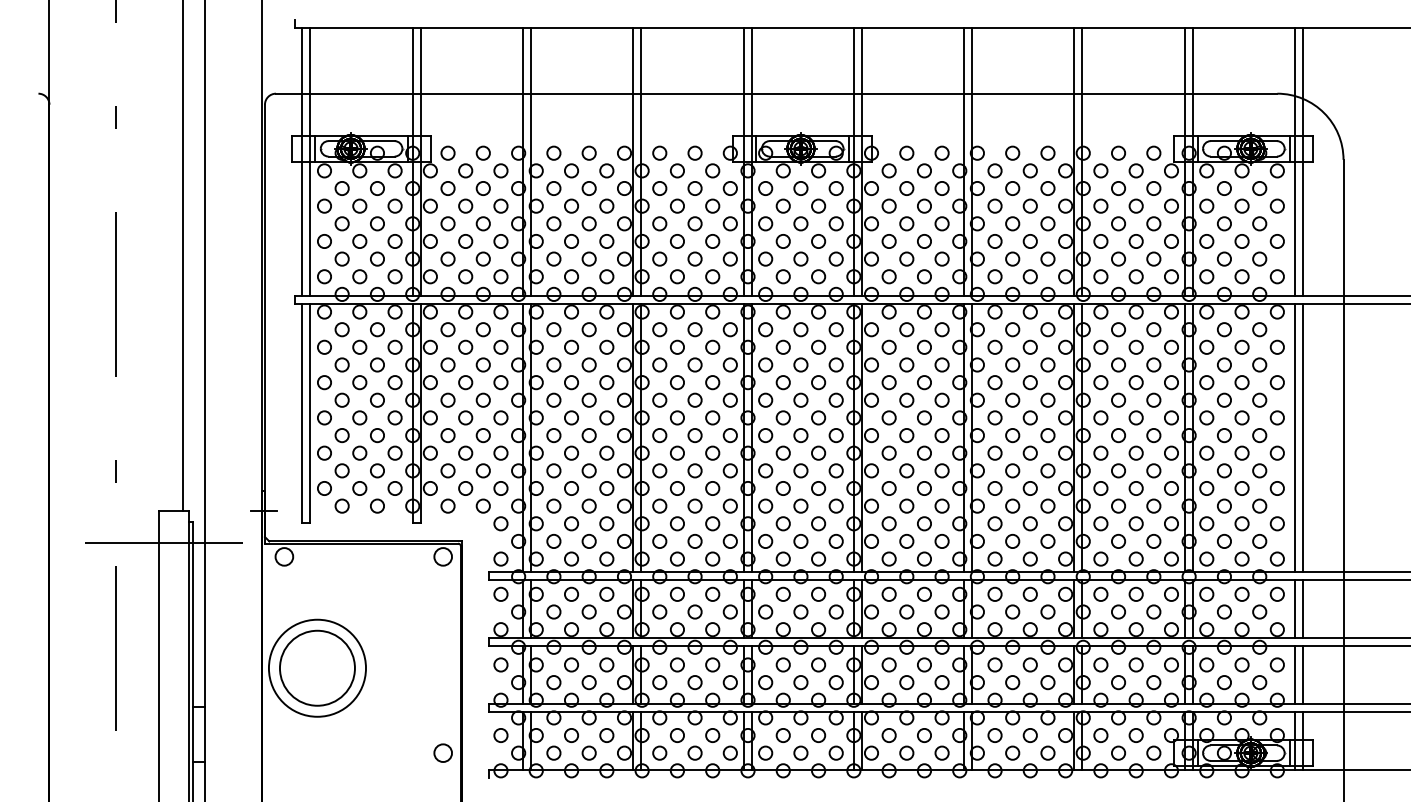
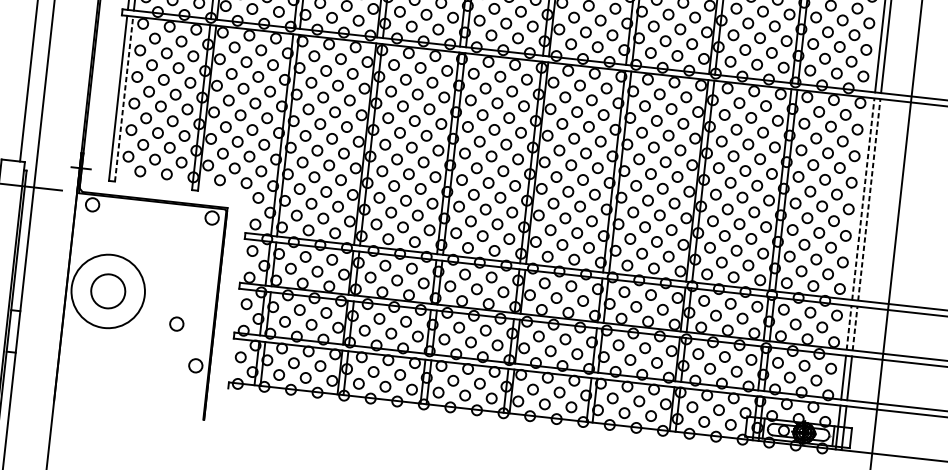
line: (310, 413) -> (124, 99), solid -> dashed
line: (1295, 437) -> (863, 199), solid -> dashed
line: (1302, 437) -> (868, 199), solid -> dashed
line: (1295, 608) -> (849, 327), solid -> dashed
line: (1302, 608) -> (854, 328), solid -> dashed
circle: (317, 667) -> (108, 290), size x0.6
circle: (411, 700) -> (176, 323), added

